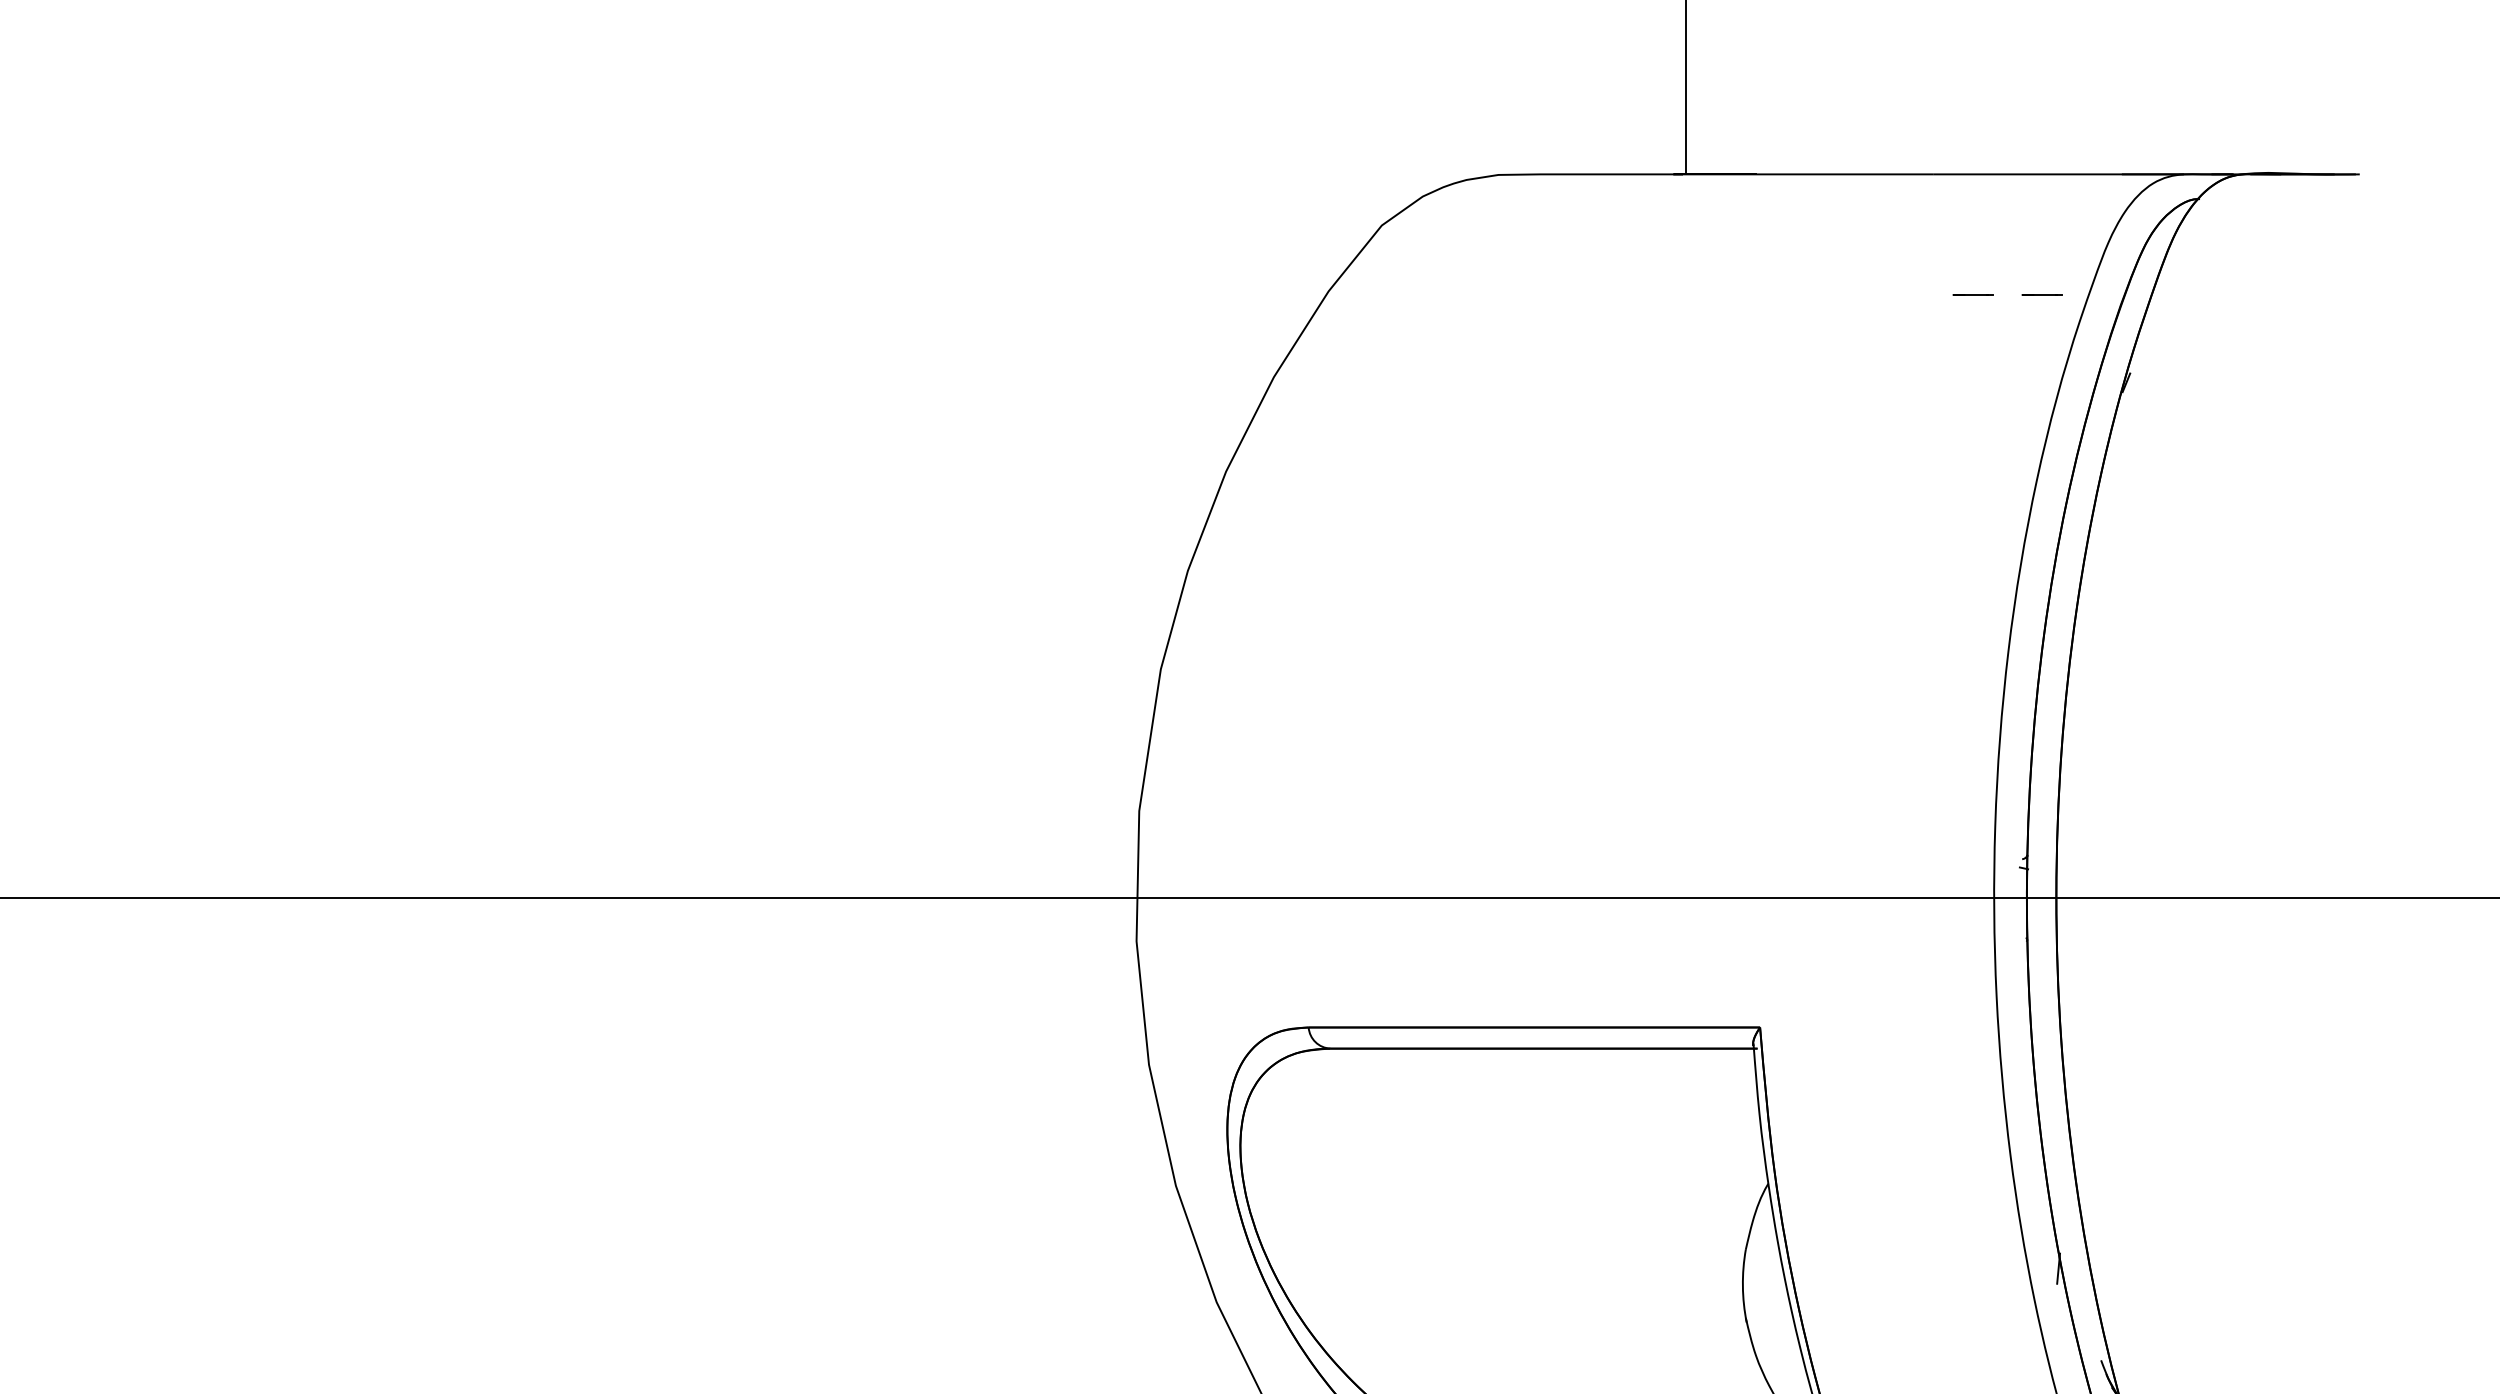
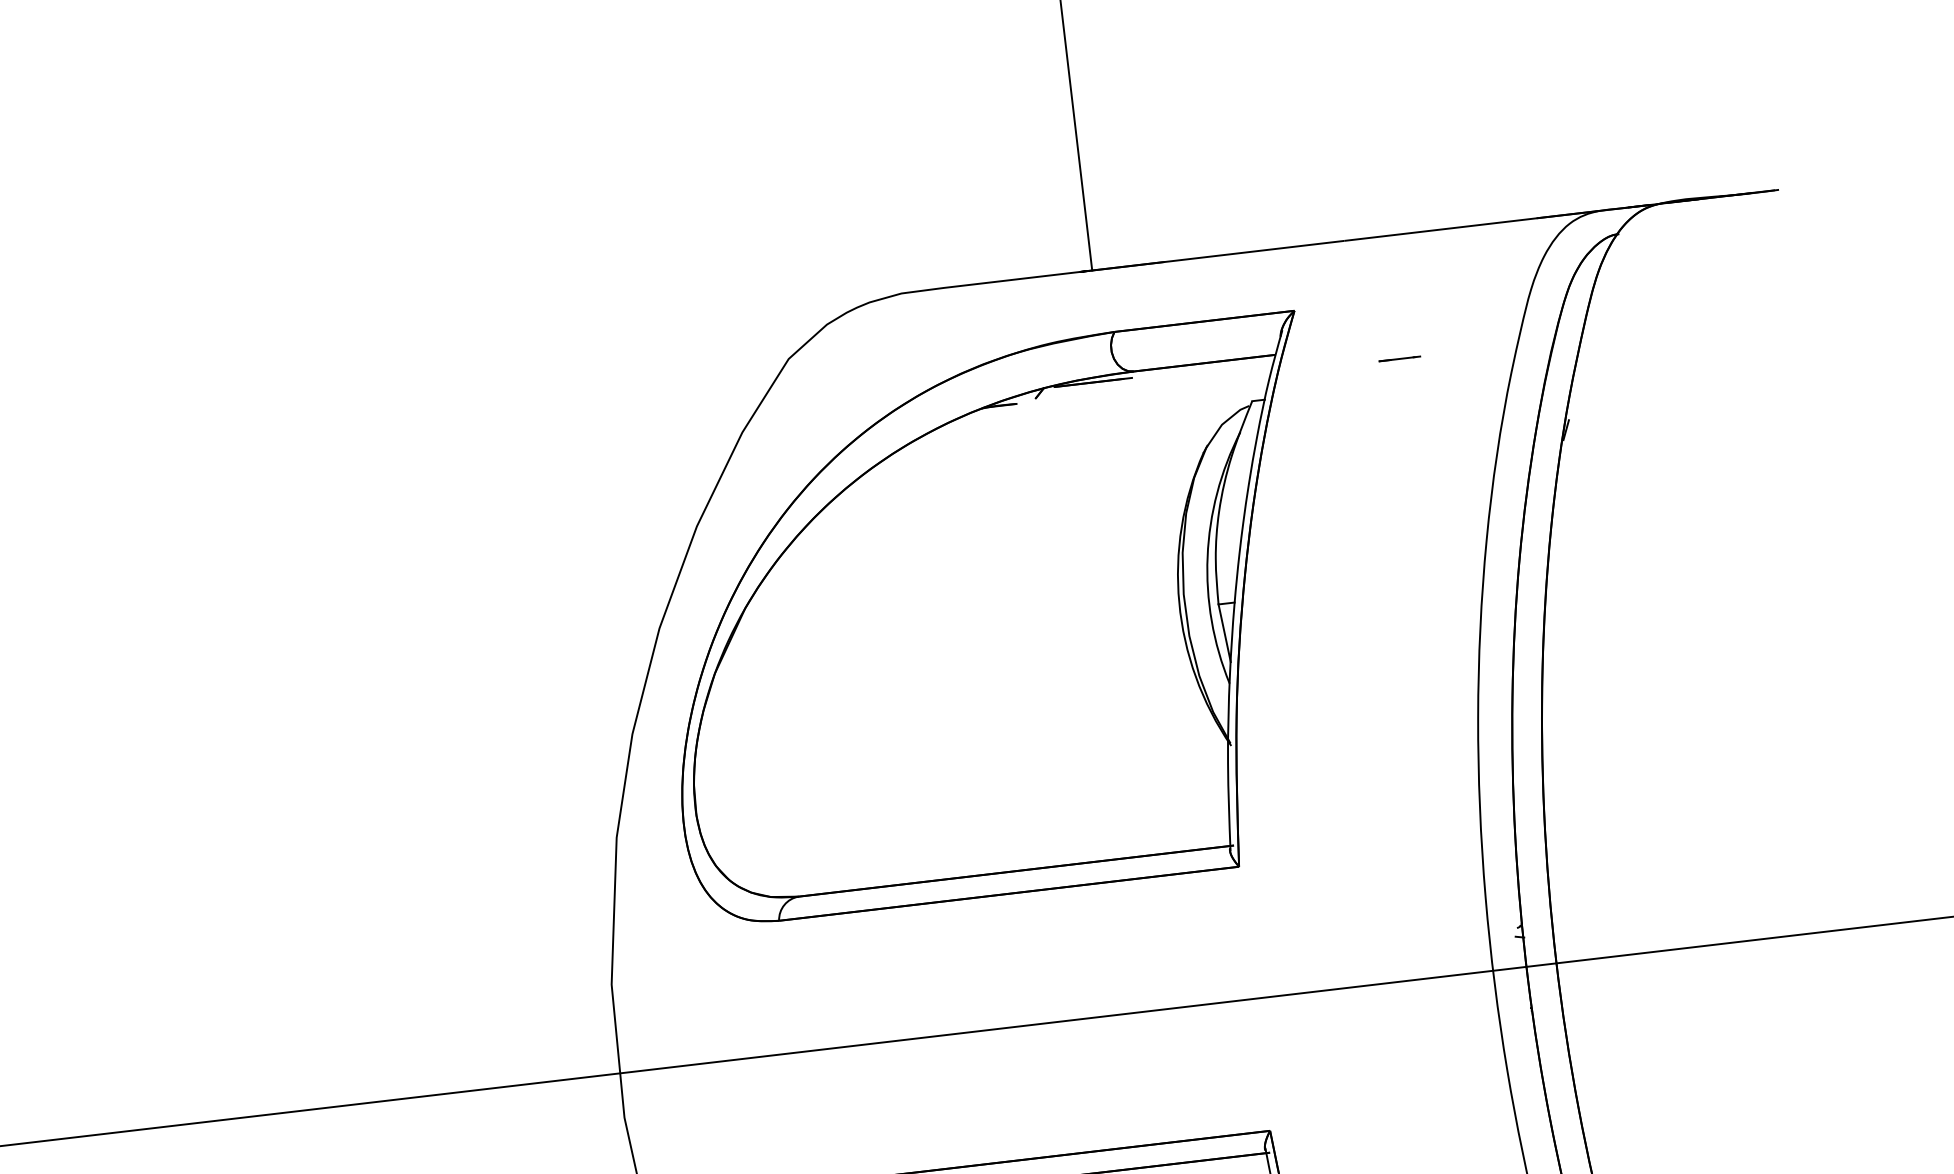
line: (2041, 294) -> (1469, 350), removed
part: (1551, 502) -> (994, 620), added

